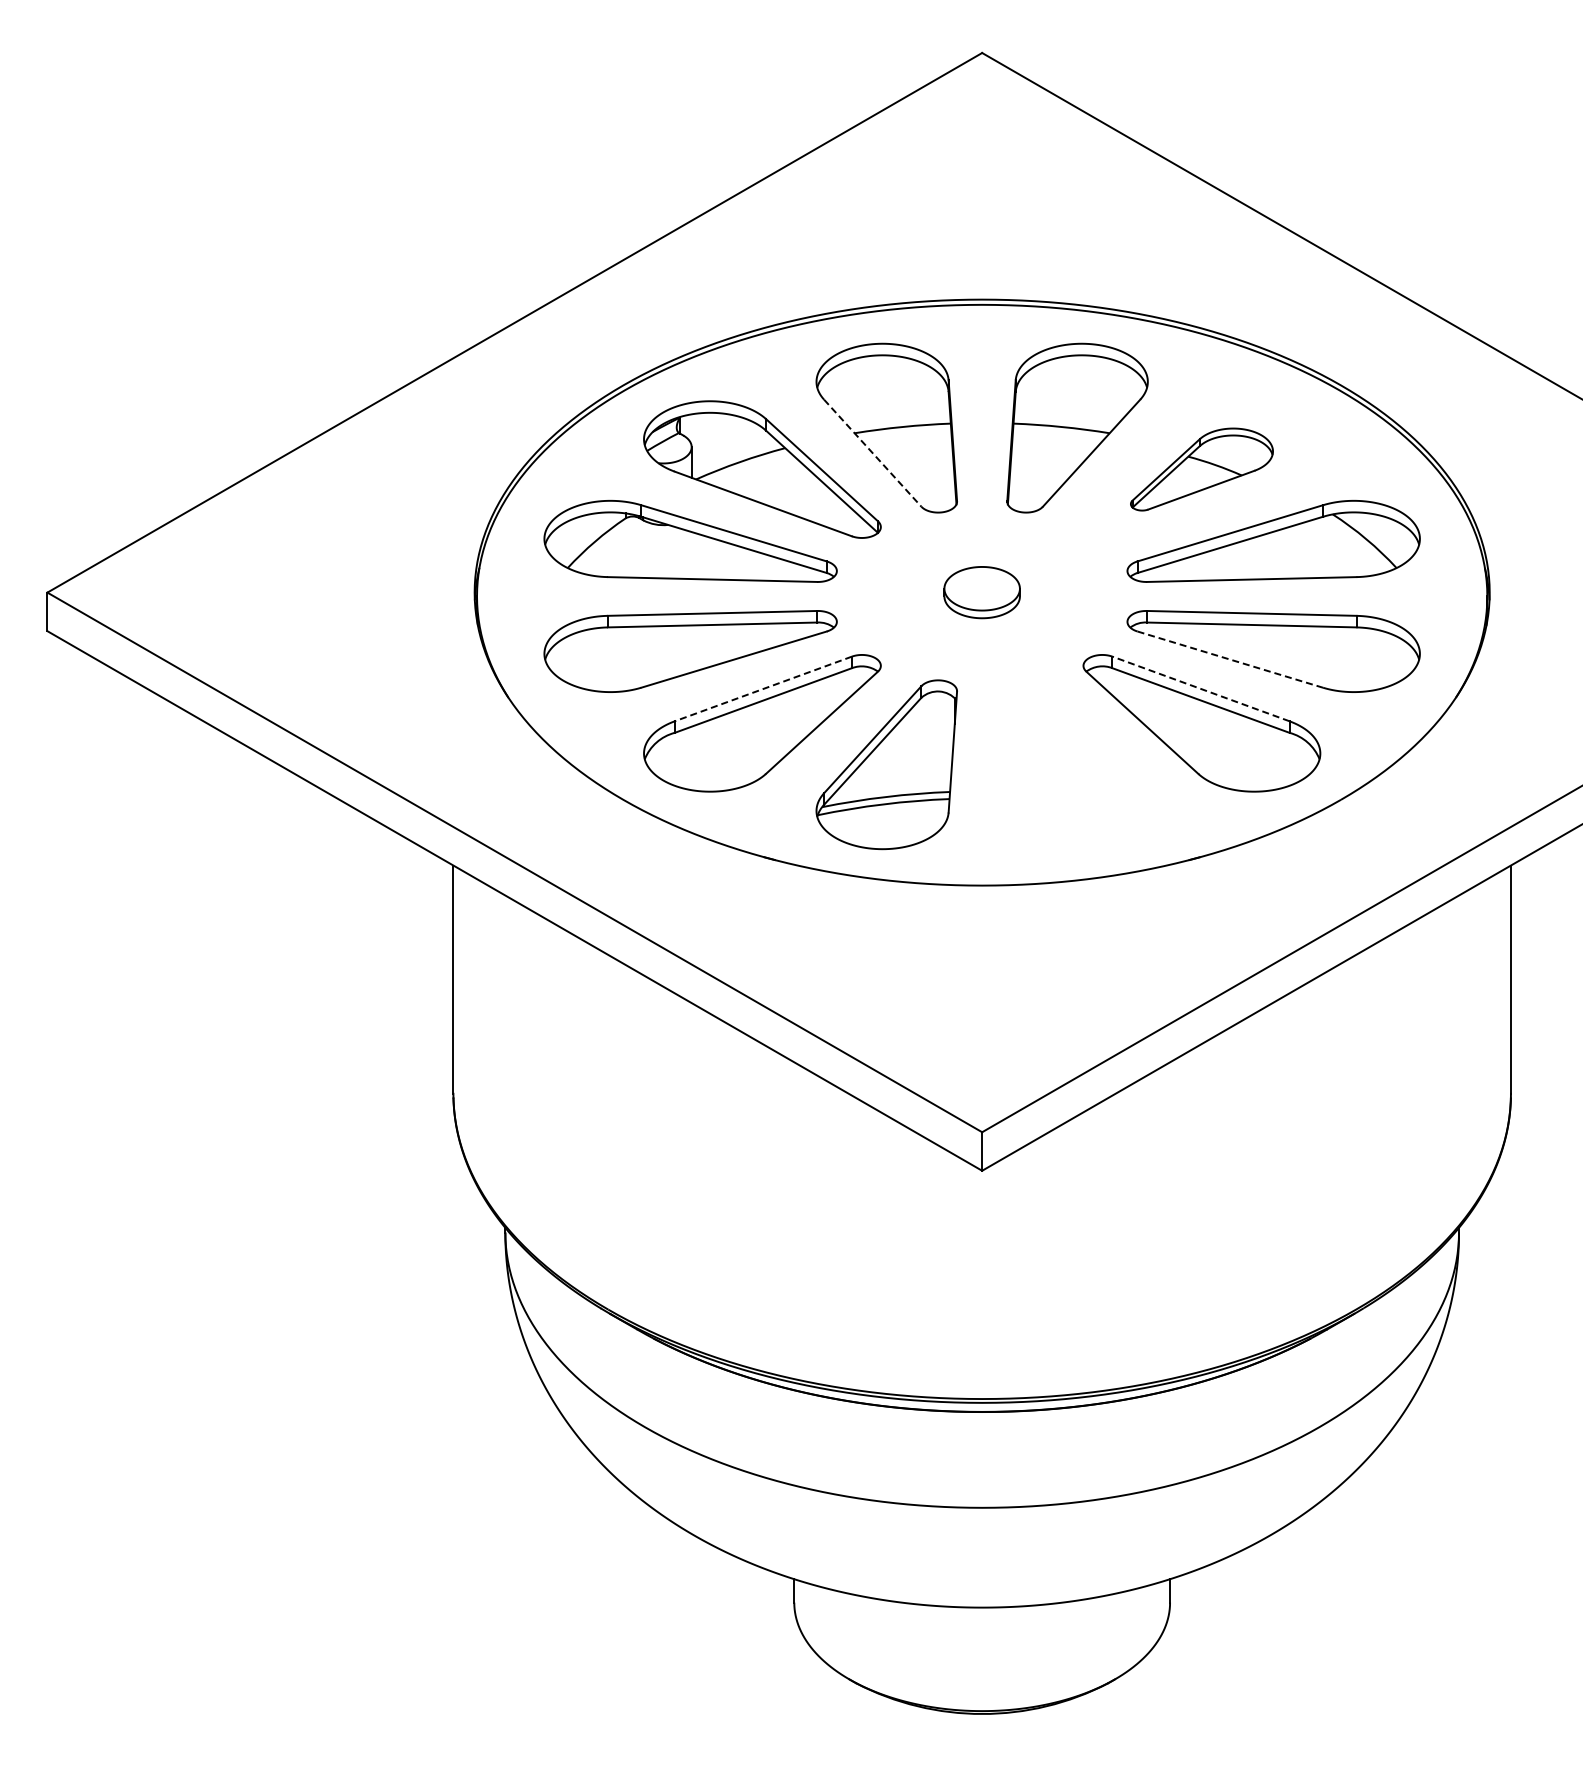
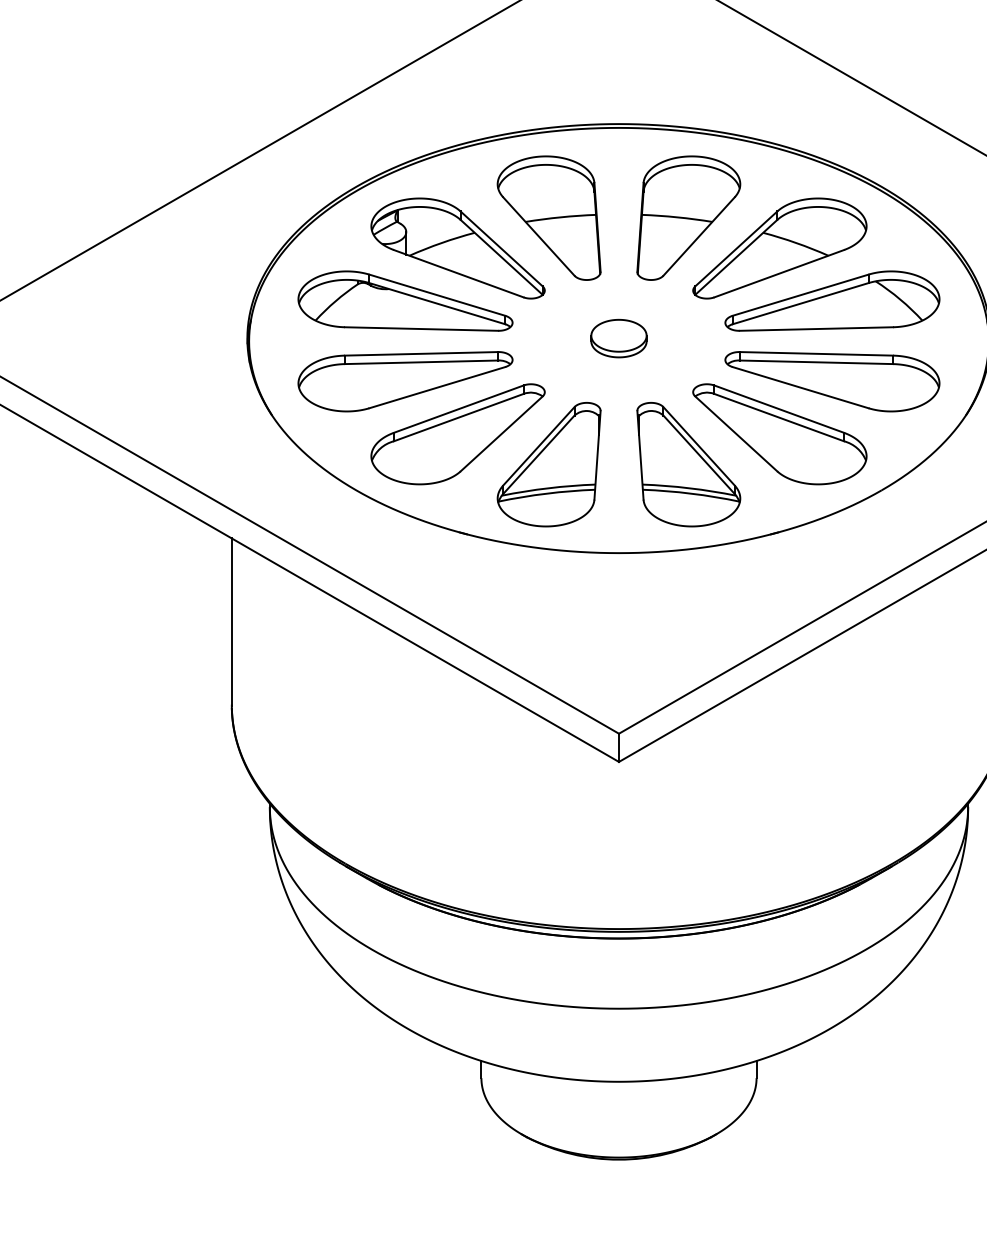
line: (873, 453) -> (539, 236), dashed -> solid
part: (1201, 469) -> (779, 248), size x1.67
line: (1230, 659) -> (800, 387), dashed -> solid
line: (1200, 688) -> (778, 408), dashed -> solid
line: (762, 689) -> (458, 409), dashed -> solid
part: (1077, 764) -> (688, 464), added

